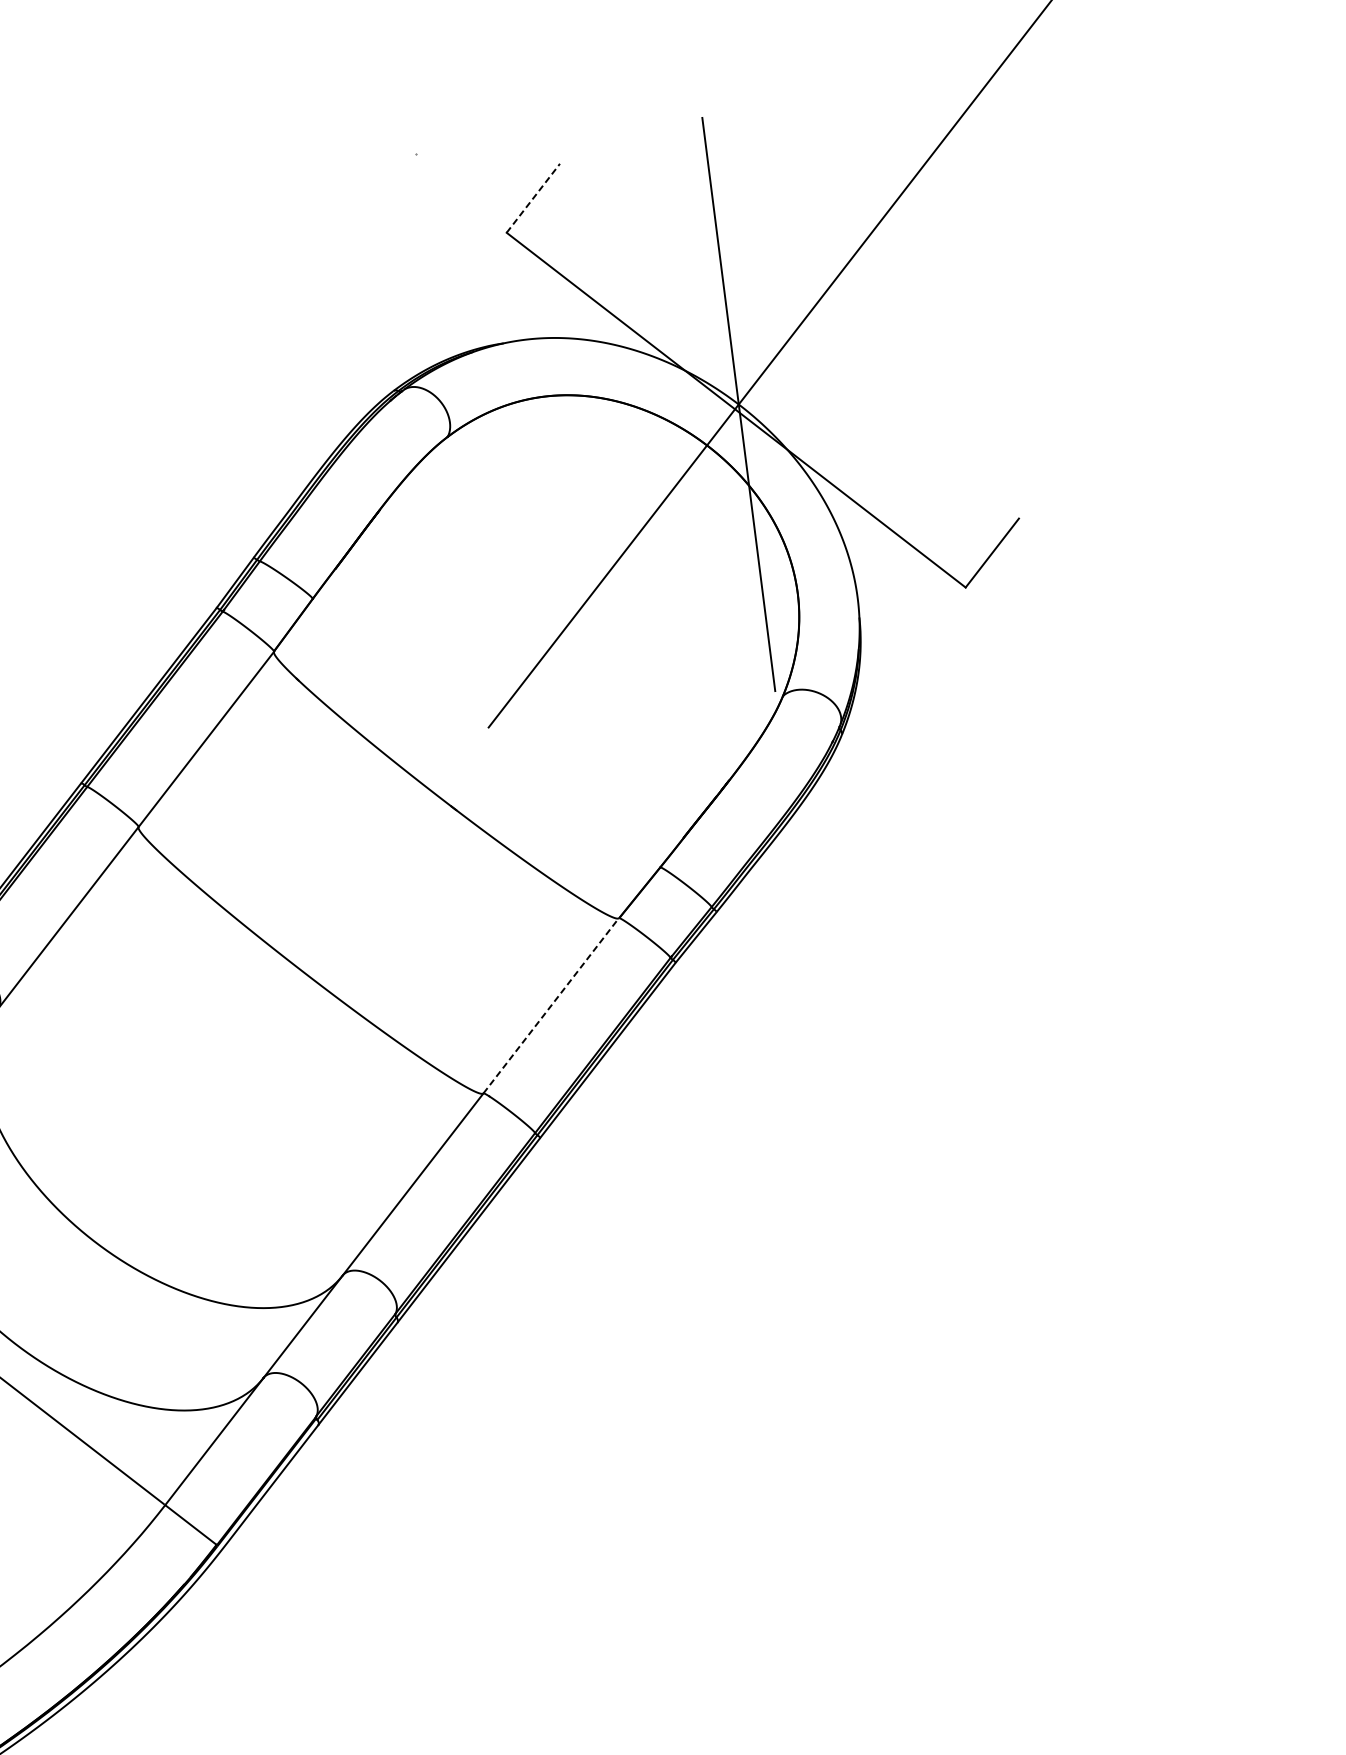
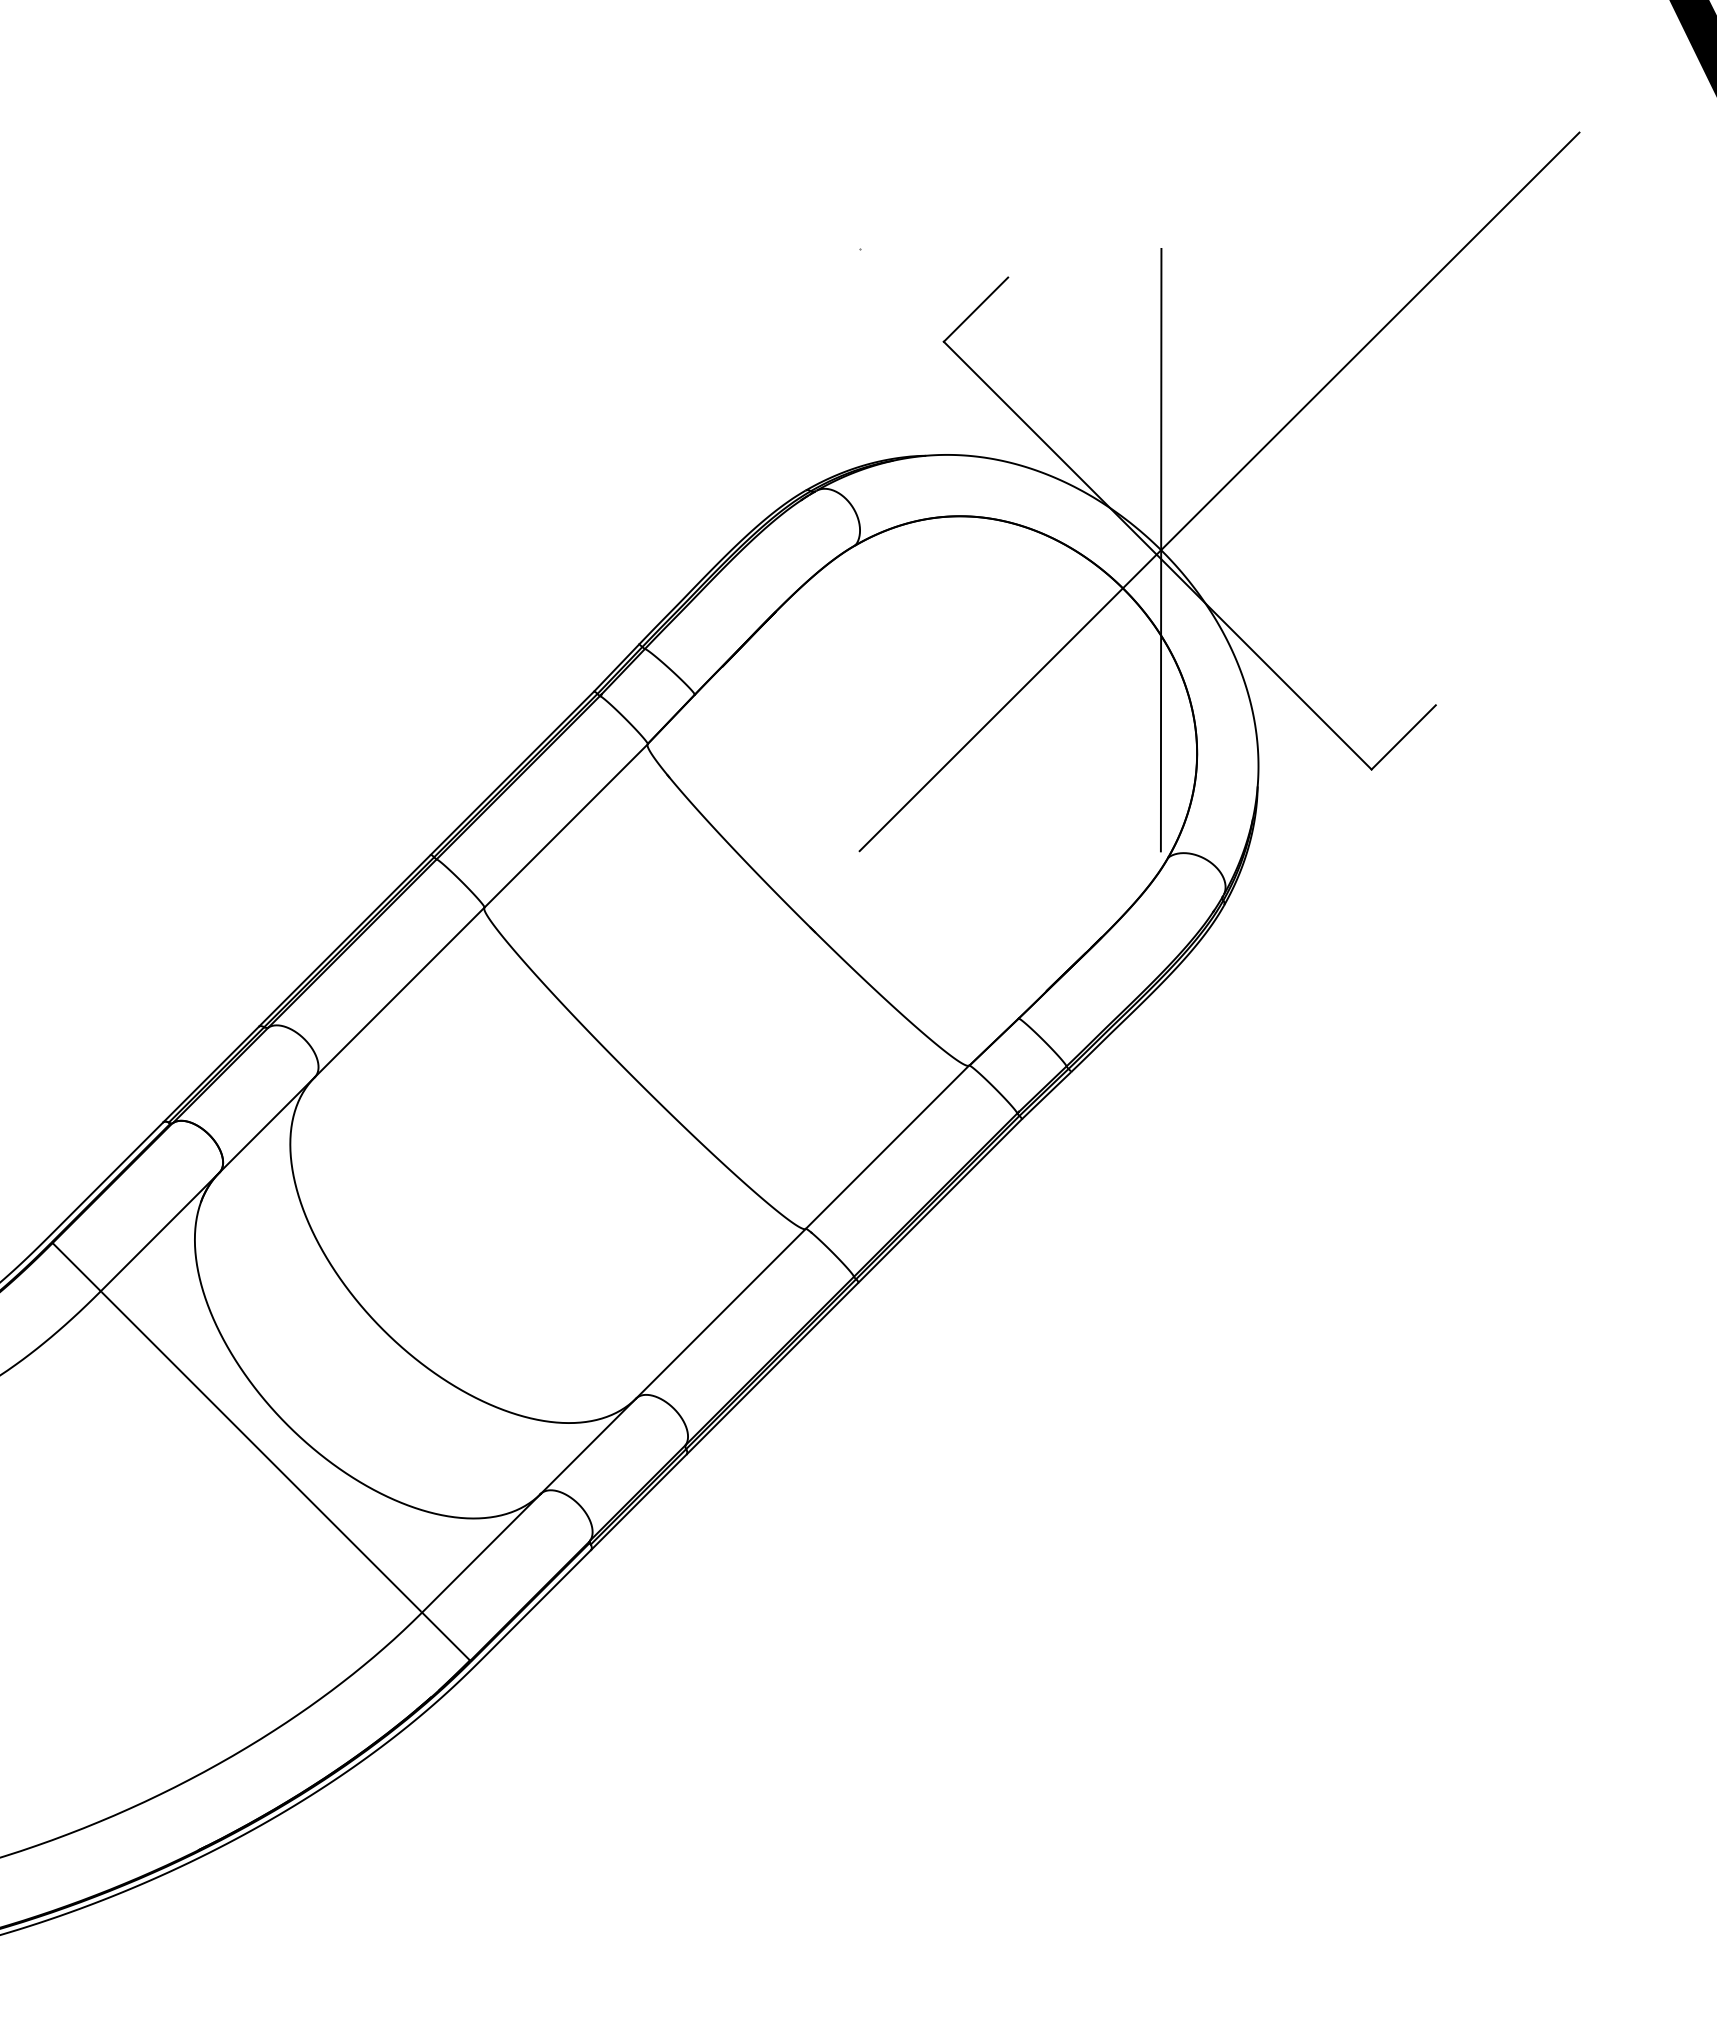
line: (533, 198) -> (976, 309), dashed -> solid
line: (551, 1005) -> (887, 1146), dashed -> solid

